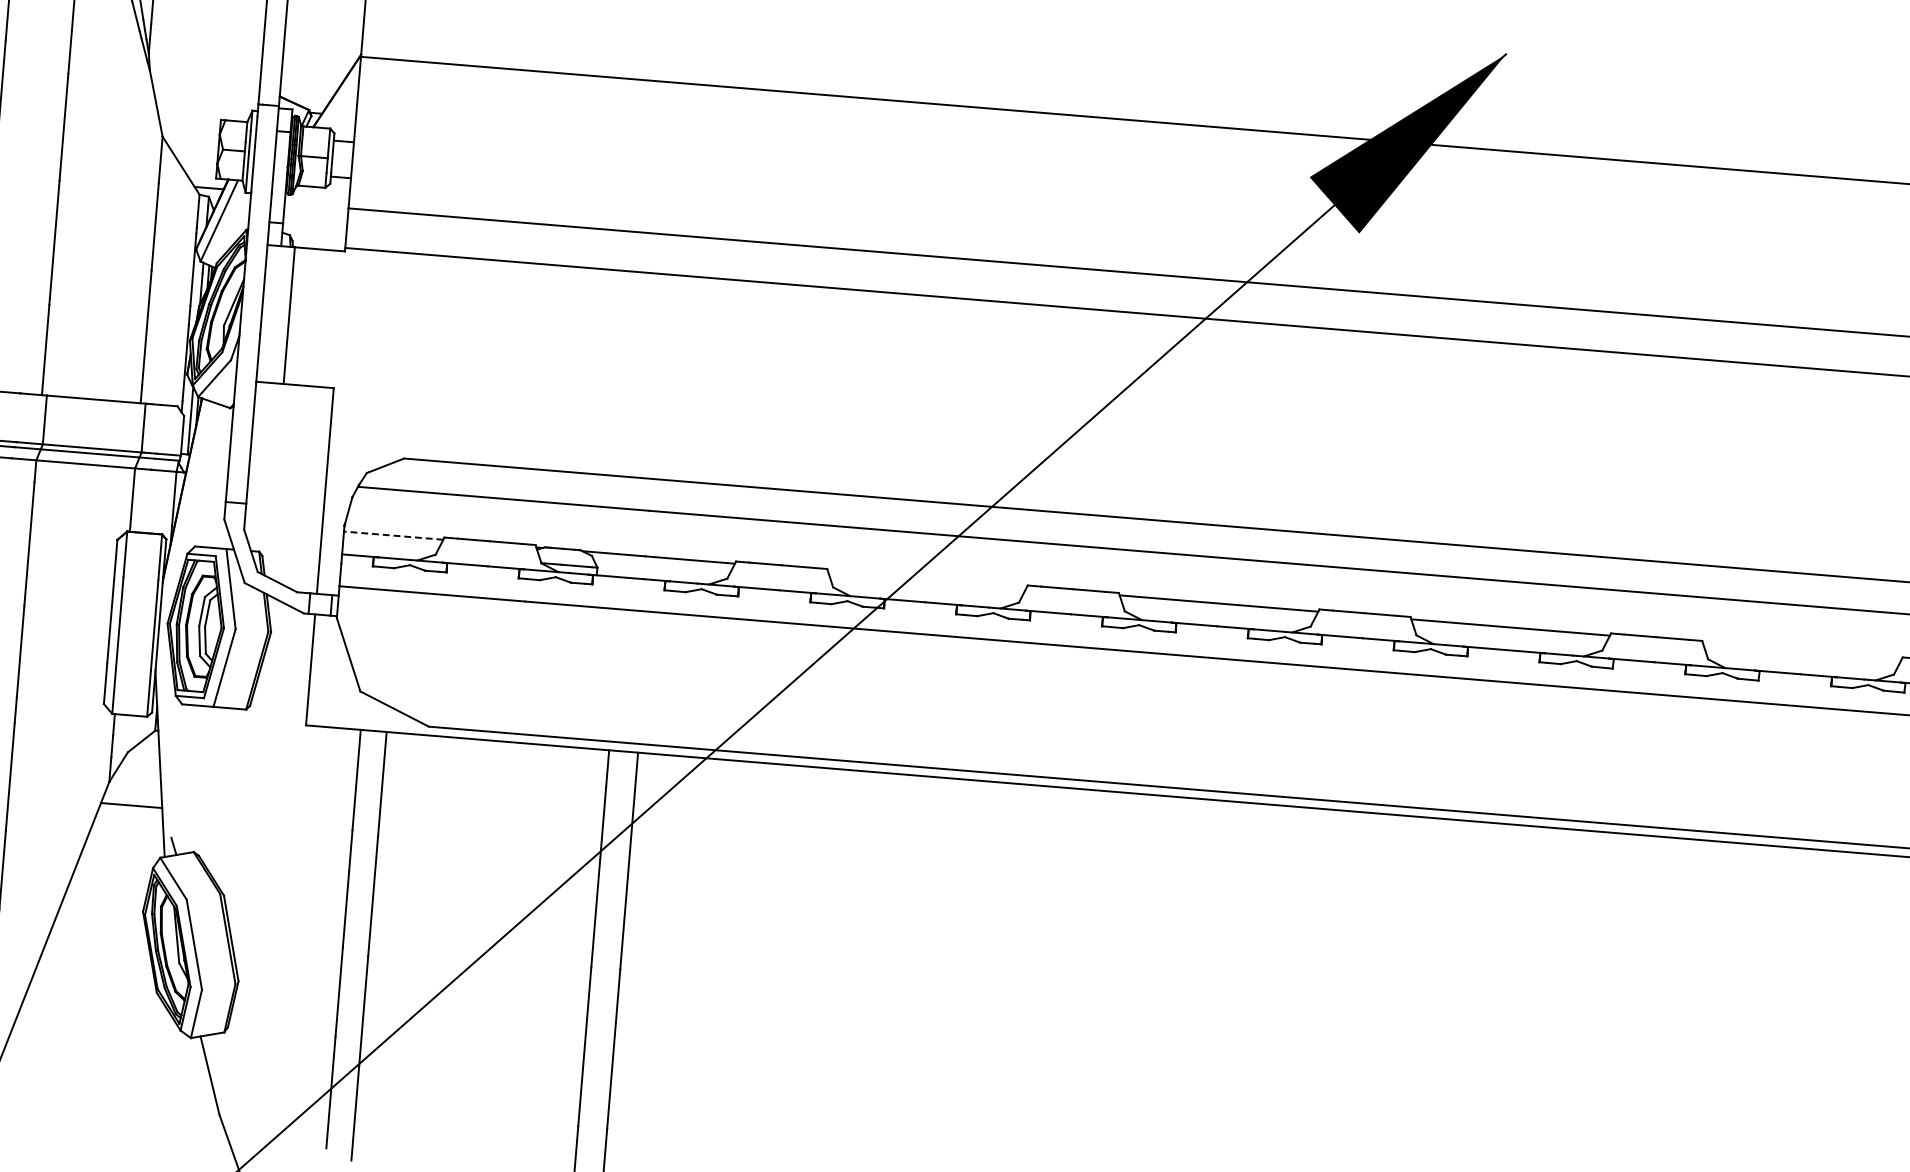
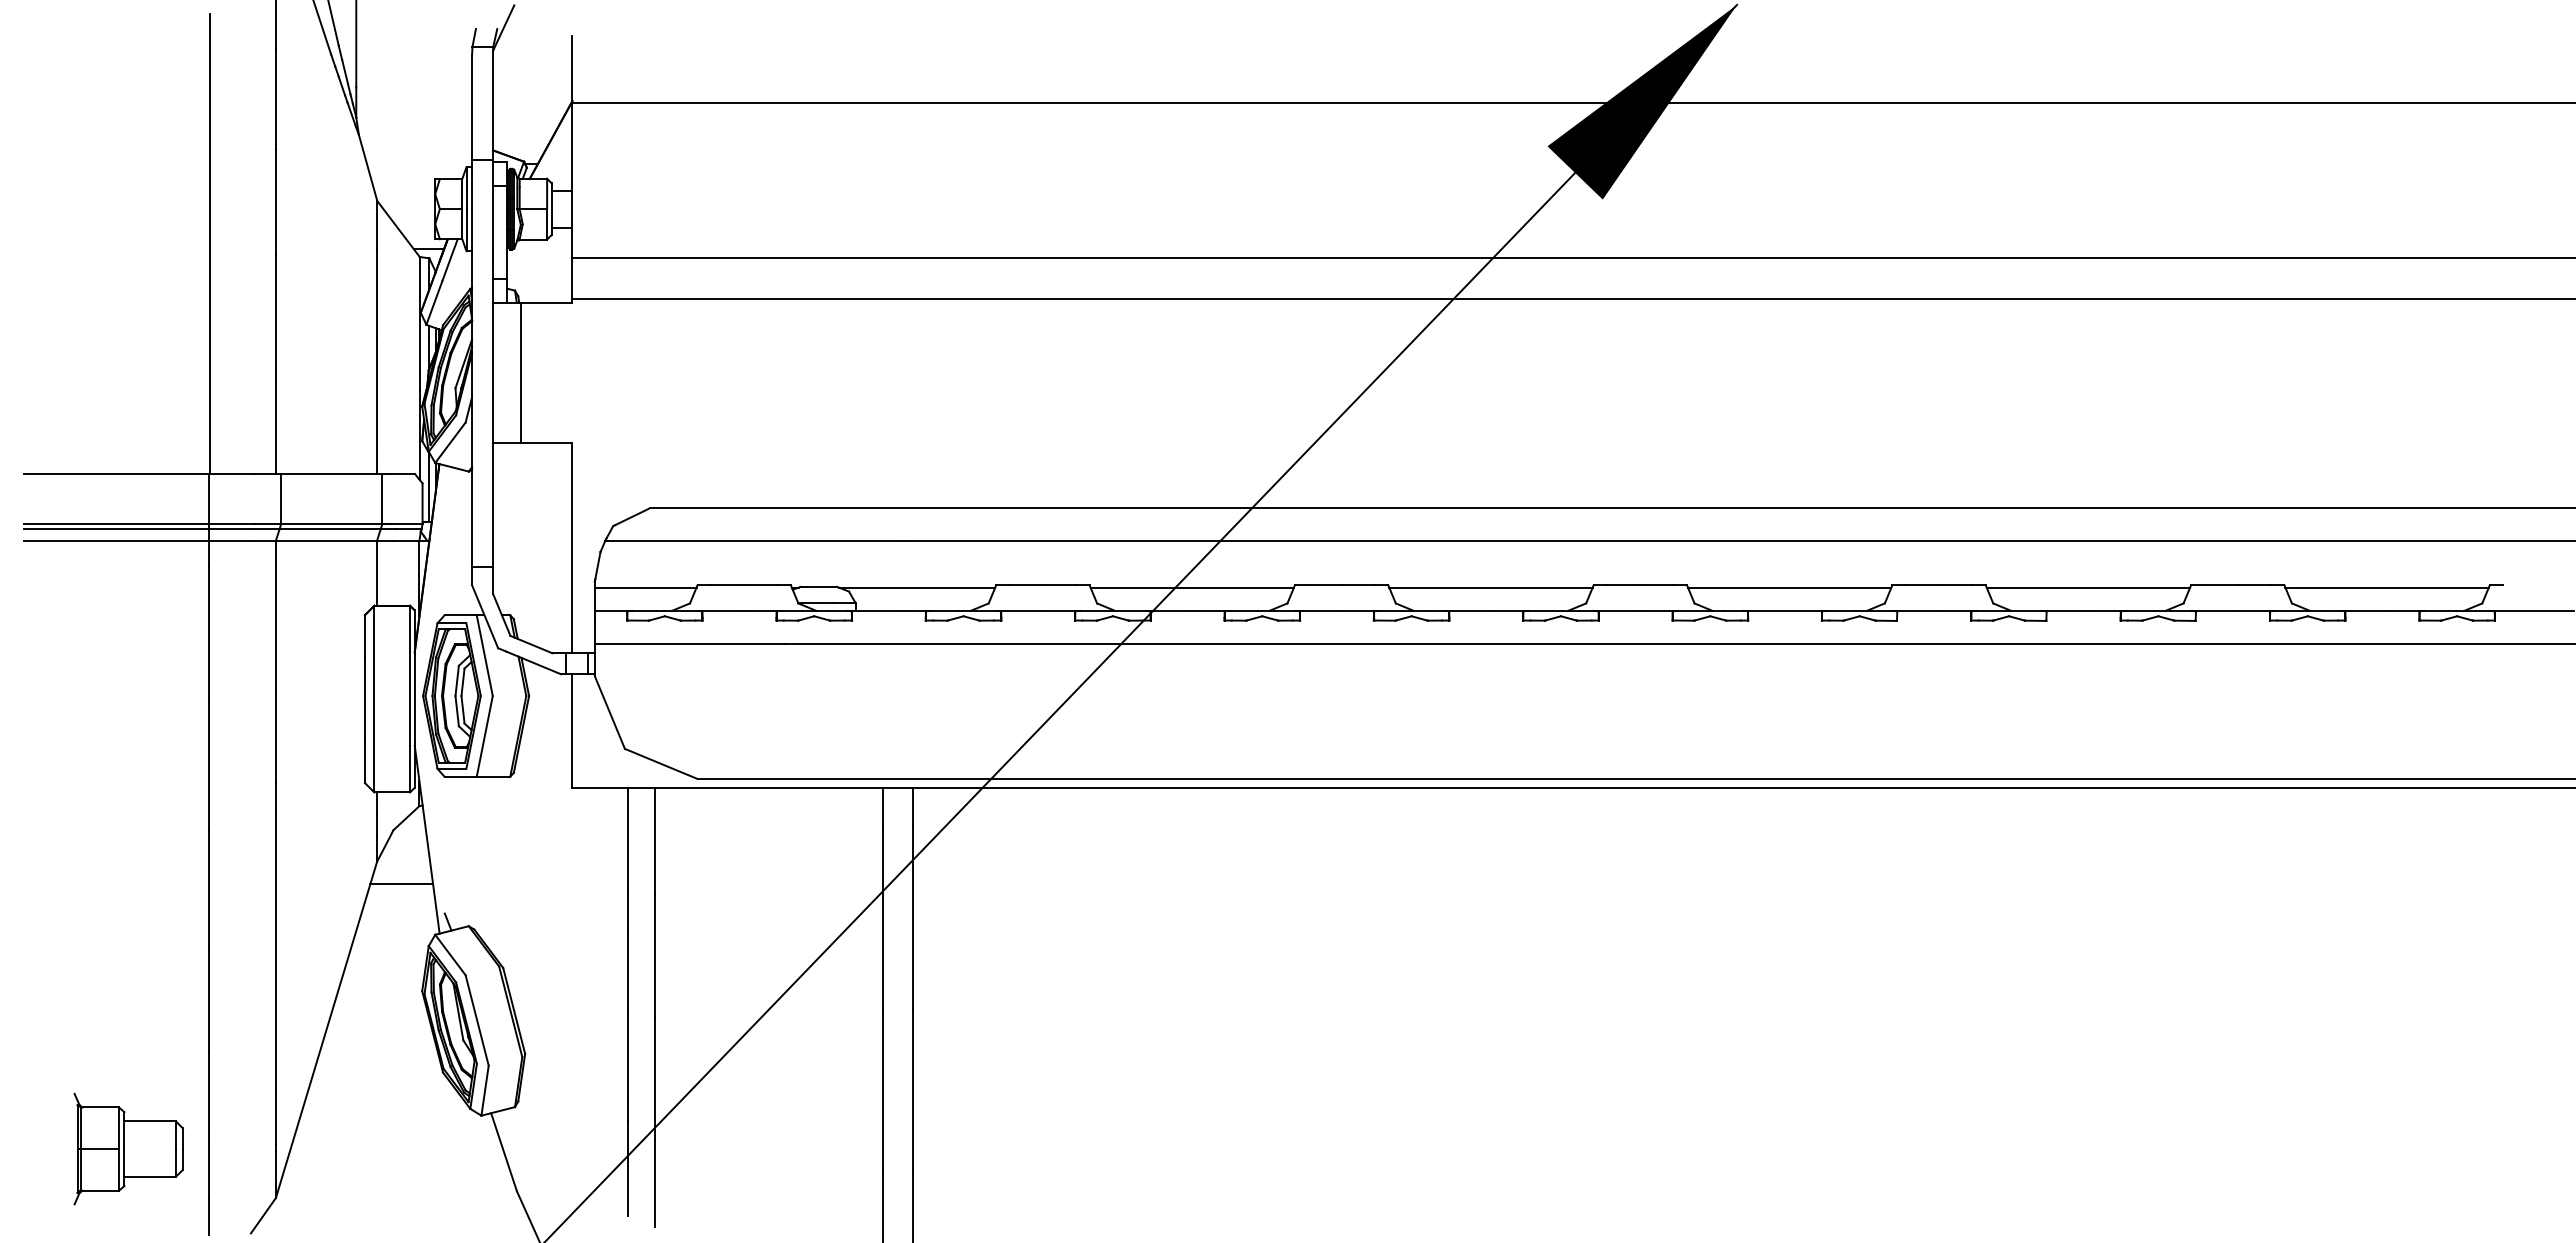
line: (393, 535) -> (645, 587), dashed -> solid
line: (926, 579) -> (1191, 587), added
line: (1802, 651) -> (2088, 587), added

